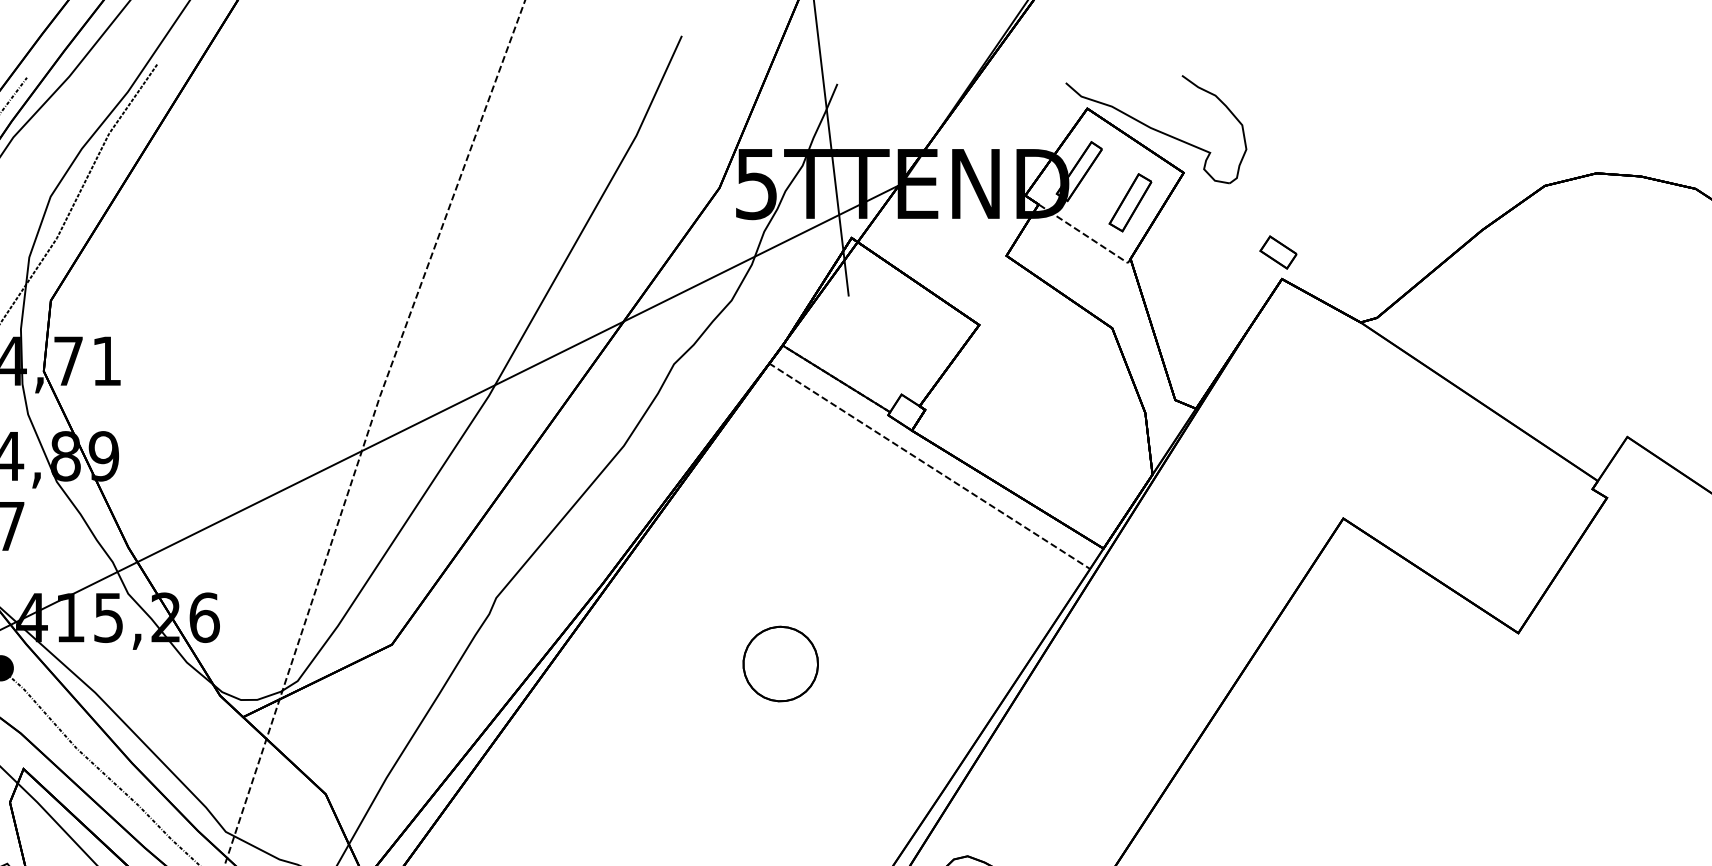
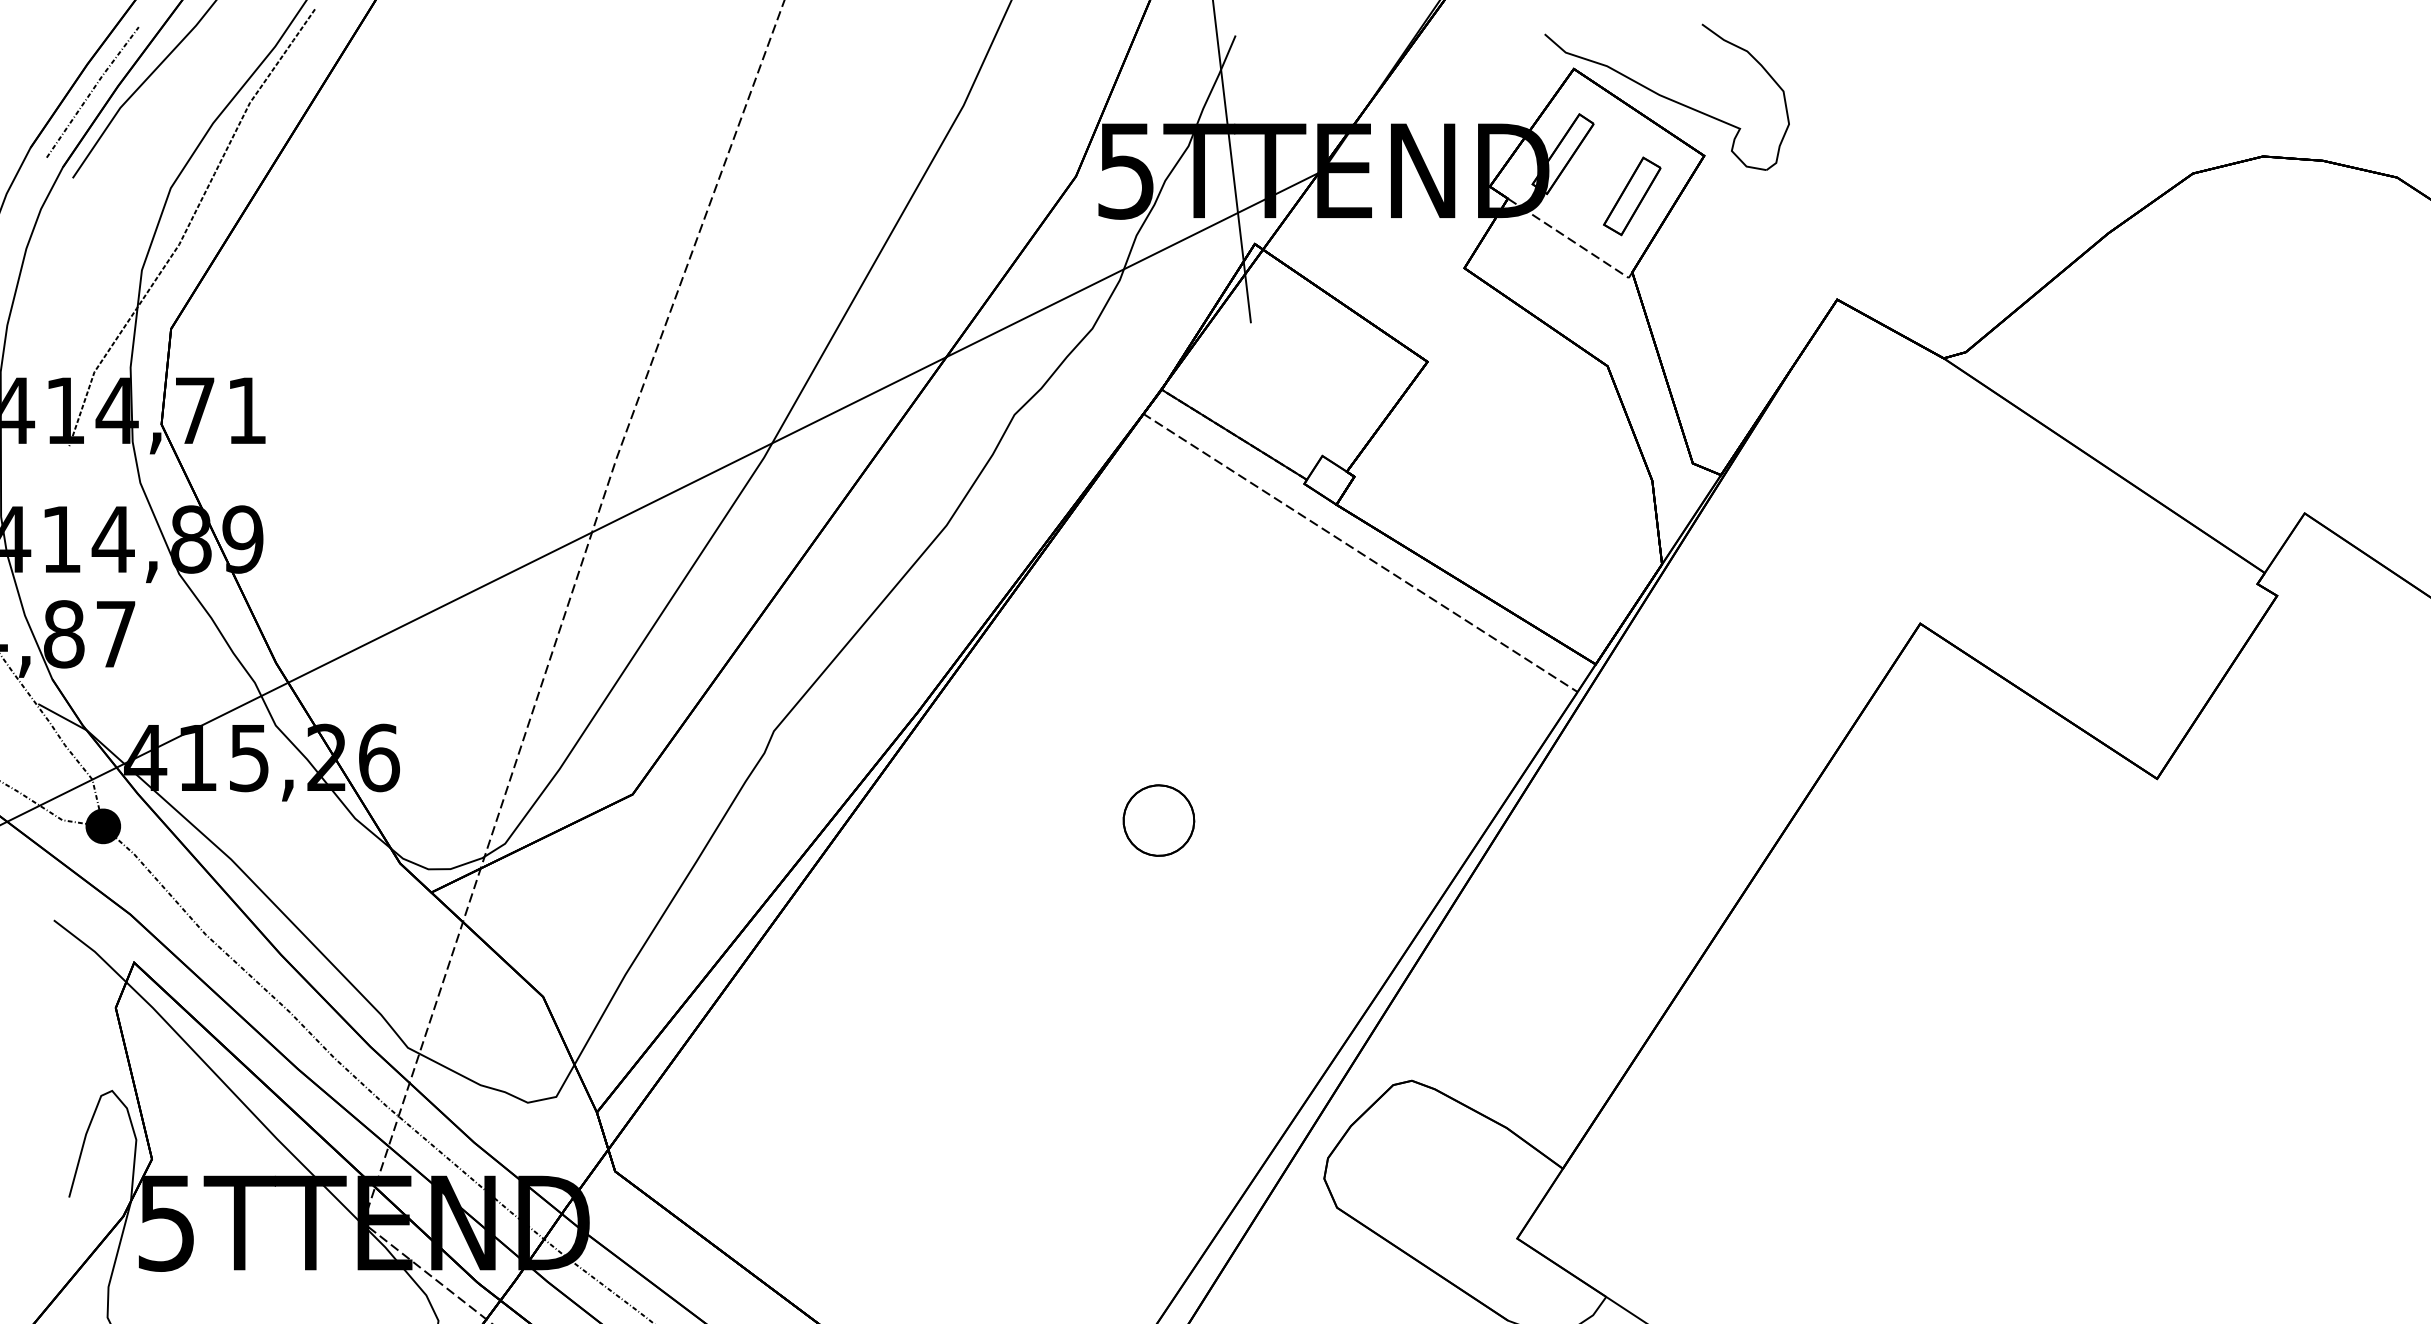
part: (1278, 252) -> (1832, 263), removed
part: (780, 663) -> (1158, 820), size x0.7

